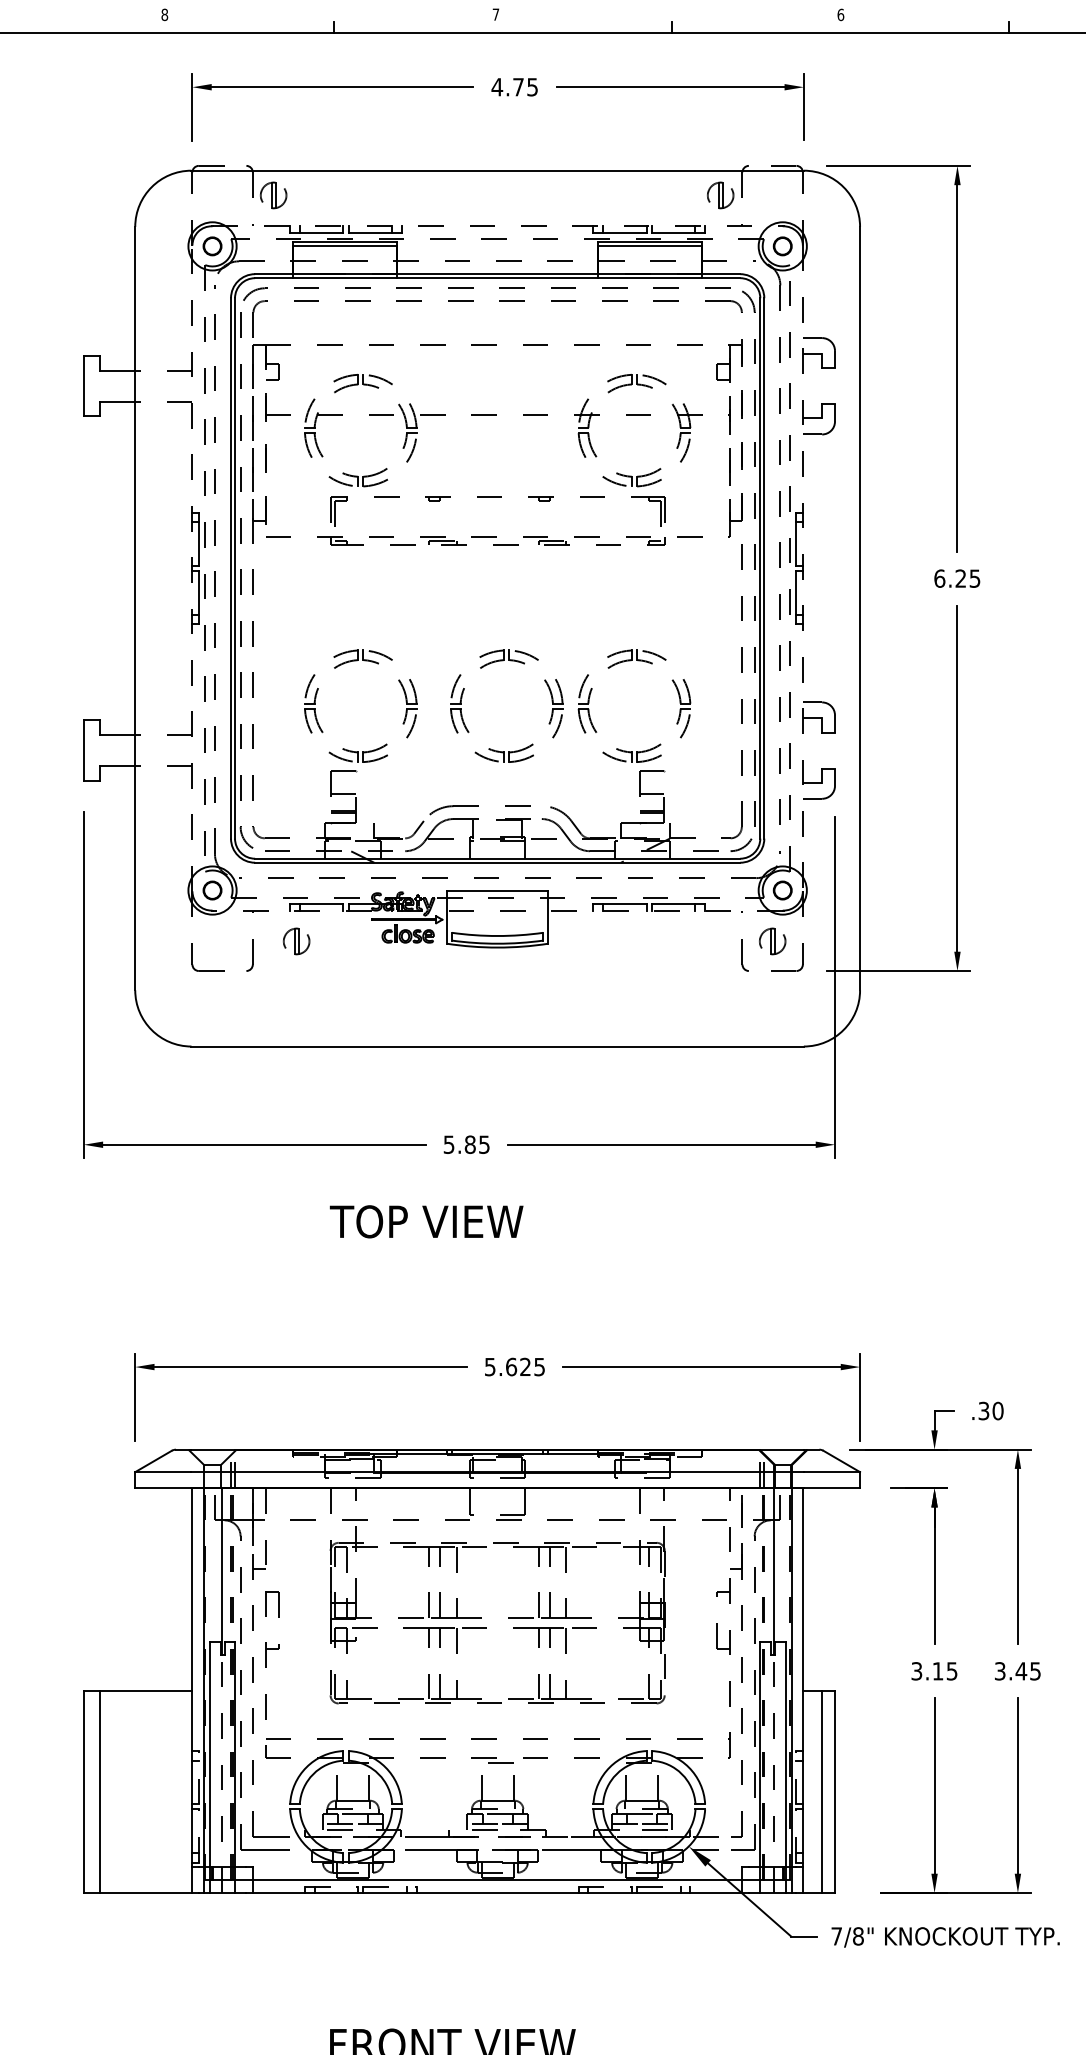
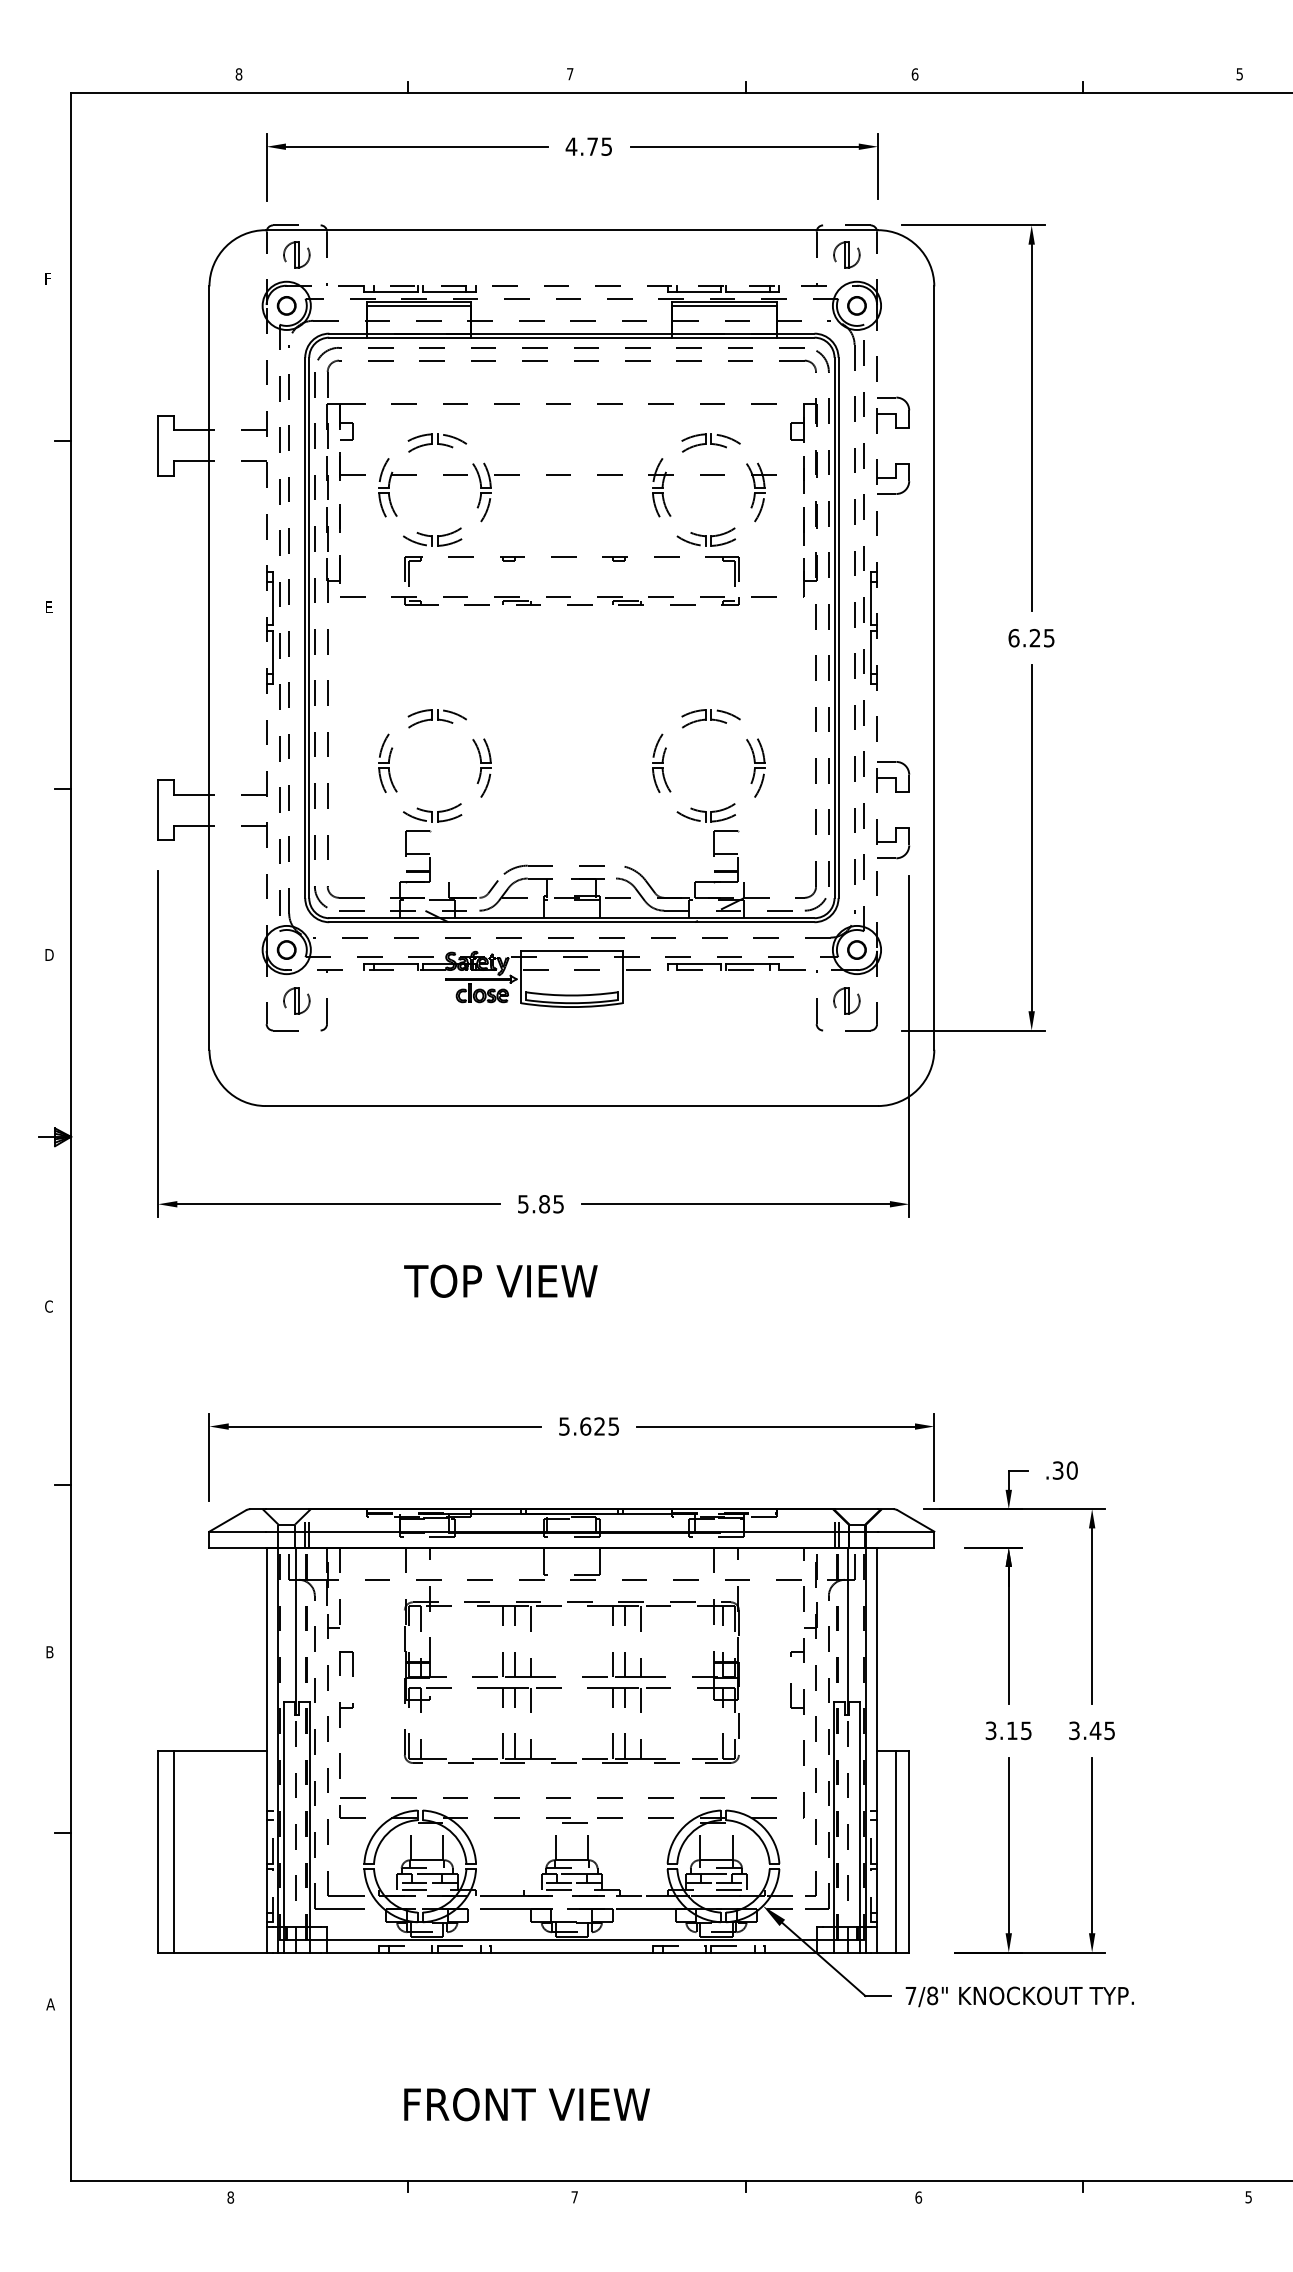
part: (273, 195) -> (296, 254), moved
part: (720, 195) -> (846, 254), moved
part: (465, 689) -> (539, 748), removed
part: (296, 941) -> (296, 1000), moved

